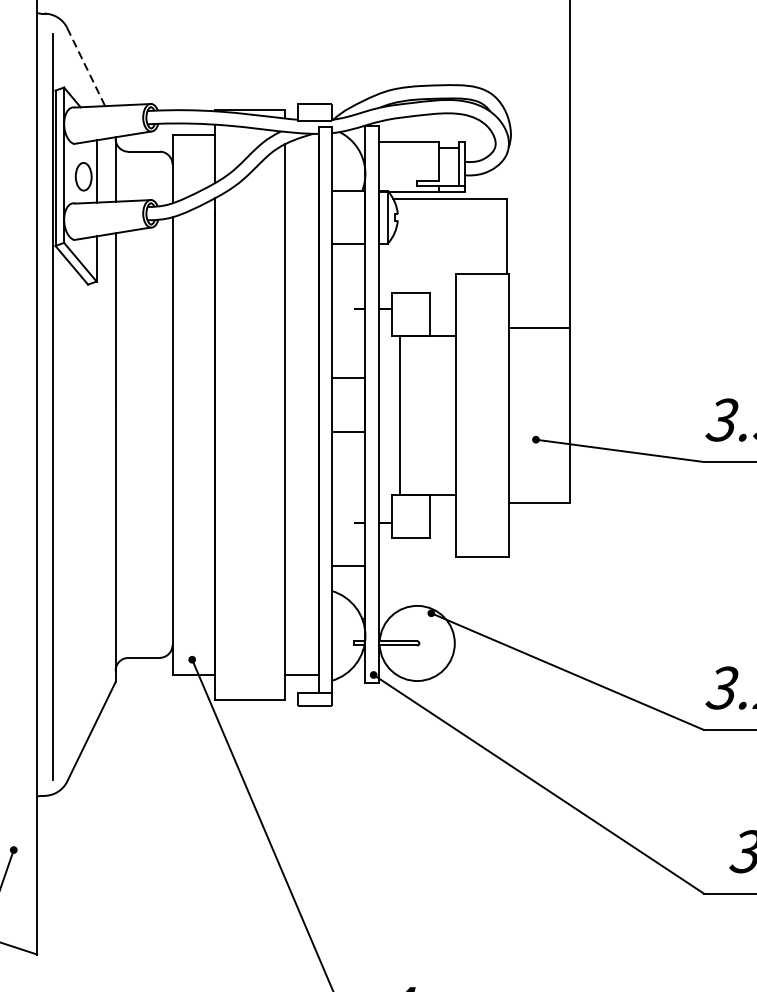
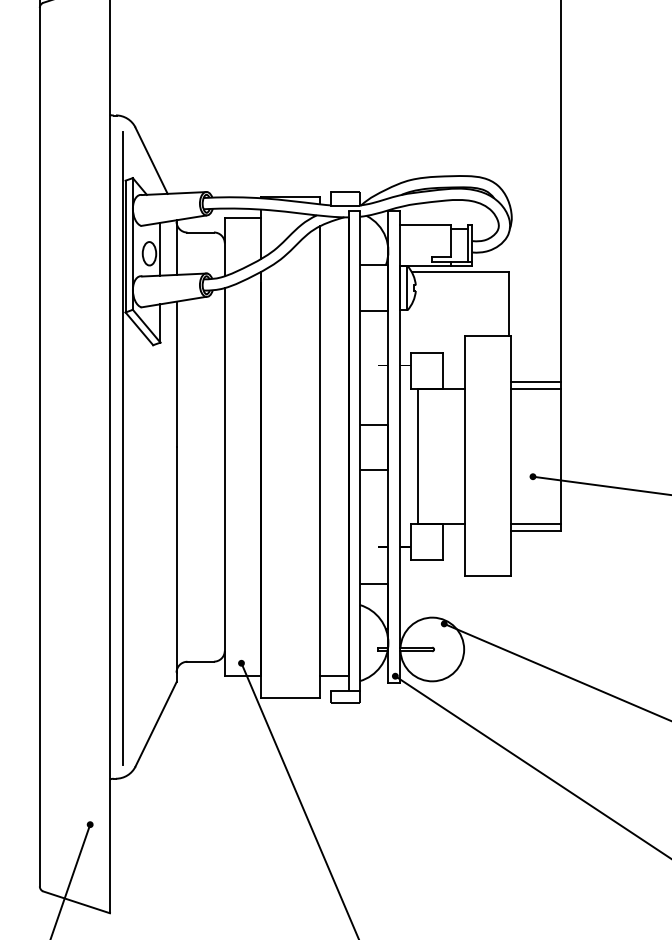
line: (86, 66) -> (151, 160), dashed -> solid
line: (538, 336) -> (535, 389), added
line: (538, 494) -> (535, 523), added

